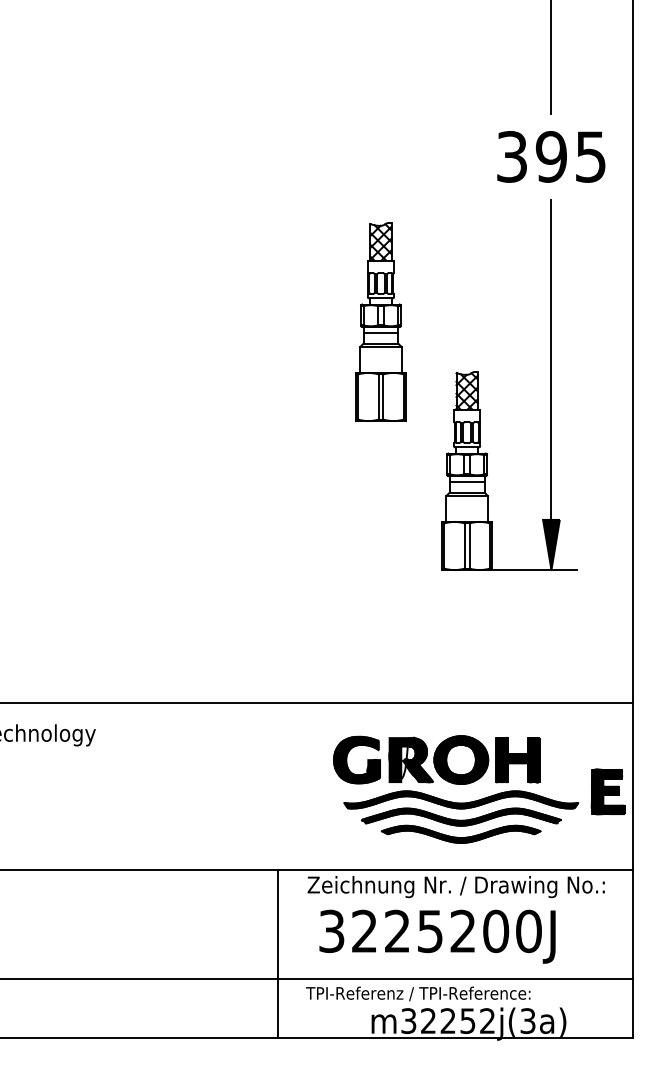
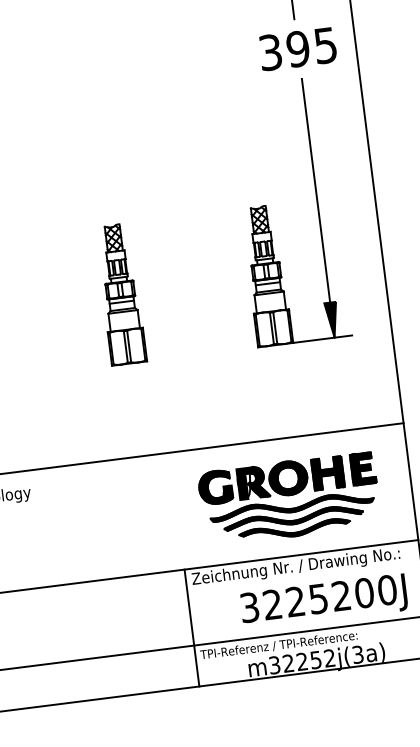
part: (380, 321) -> (120, 294), moved
part: (607, 791) -> (362, 468), moved
text: (437, 936) -> (324, 601), moved
line: (277, 953) -> (191, 627), moved

